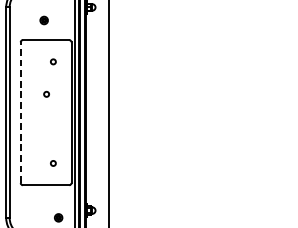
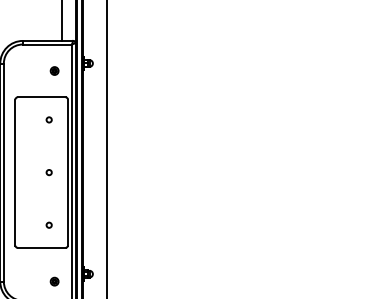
part: (44, 19) -> (54, 70), moved
circle: (45, 94) -> (48, 172), moved
line: (20, 112) -> (15, 172), dashed -> solid

